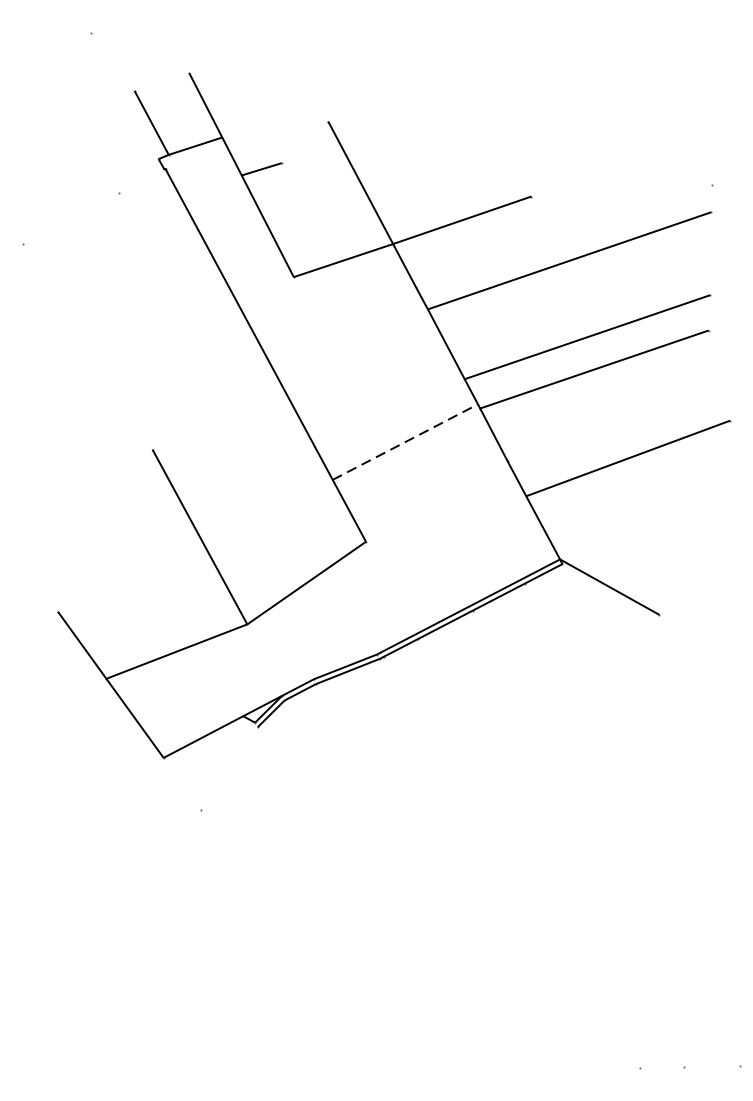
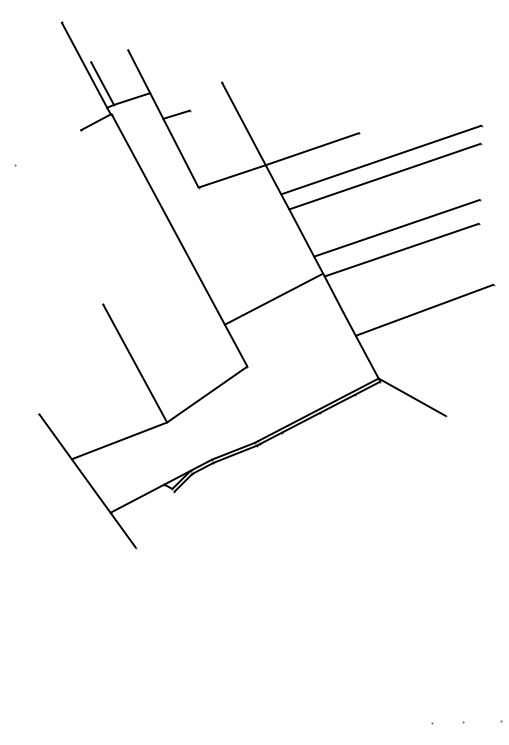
line: (123, 95) -> (83, 64), added
line: (141, 180) -> (95, 122), added
line: (564, 235) -> (381, 159), added
line: (406, 441) -> (274, 298), dashed -> solid
line: (181, 784) -> (122, 530), added

